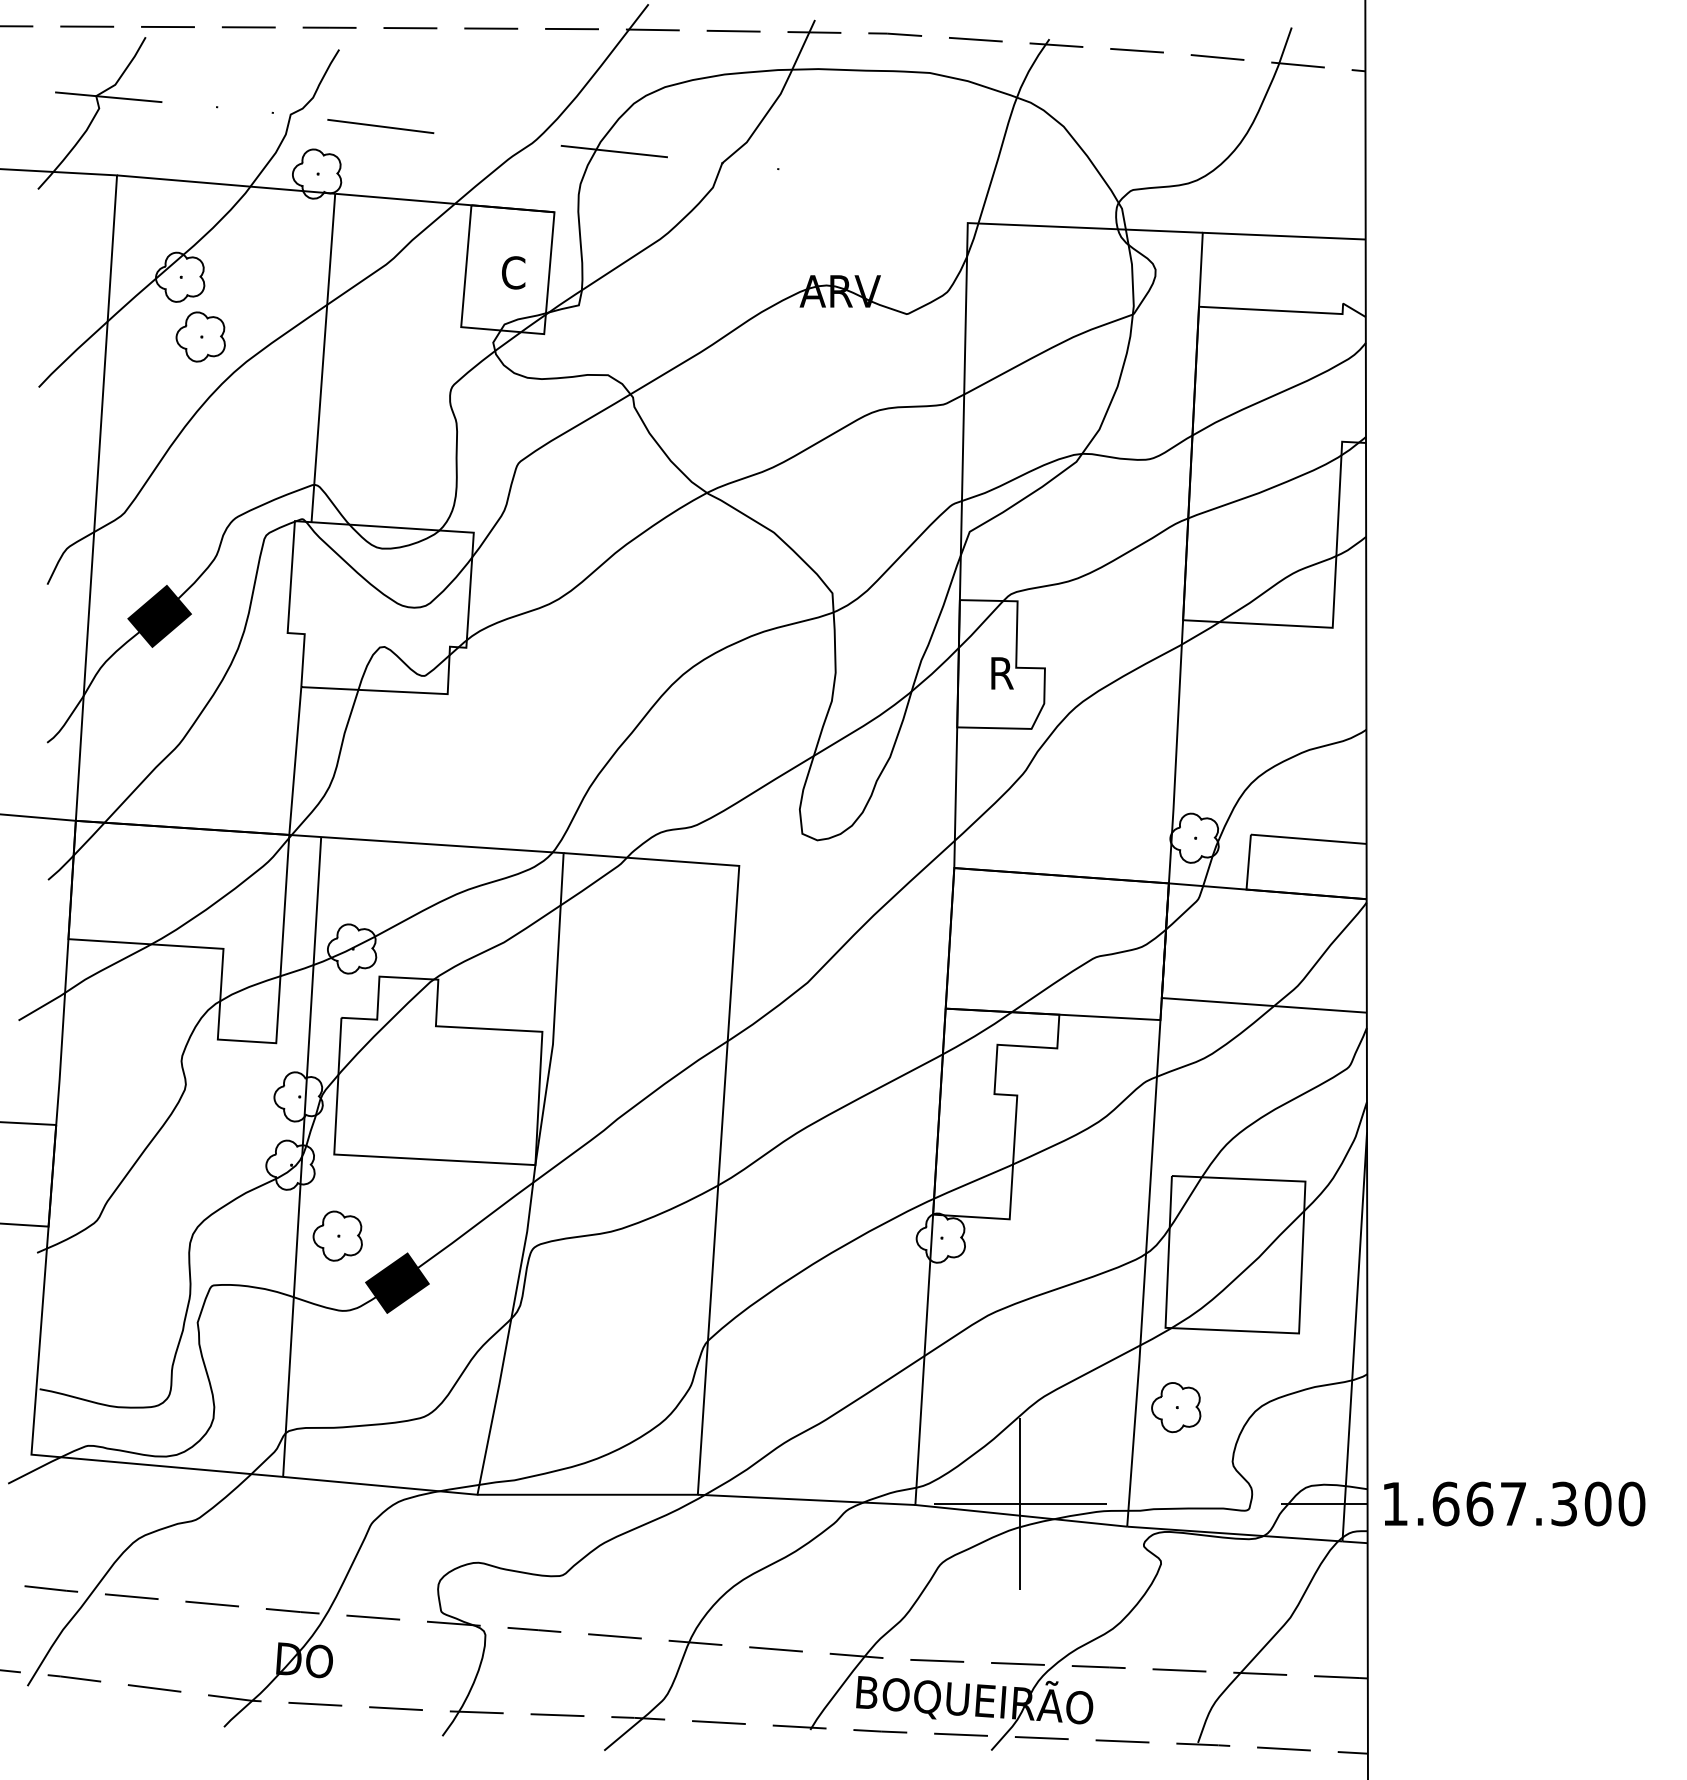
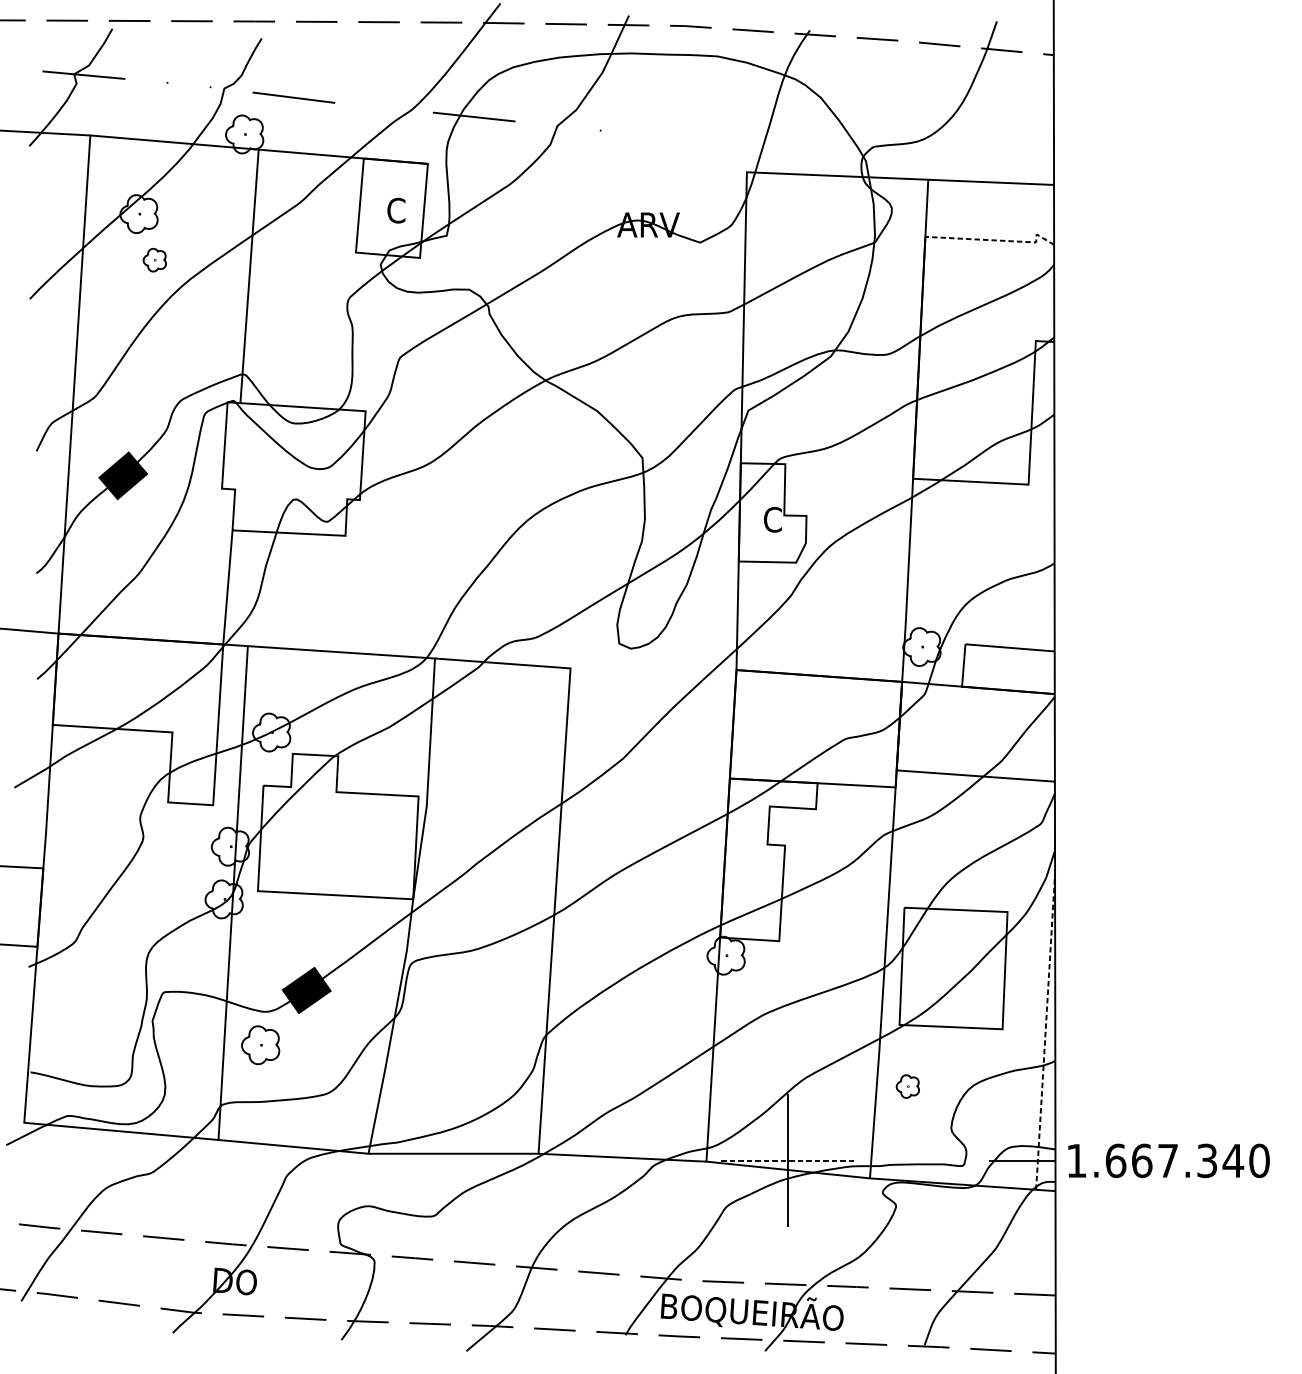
line: (1290, 311) -> (995, 240), solid -> dashed
part: (200, 336) -> (154, 259), size x0.6
text: (1001, 673) -> (772, 519), R -> C
part: (337, 1235) -> (260, 1044), moved
line: (1354, 1336) -> (1045, 1031), solid -> dashed
part: (1176, 1407) -> (908, 1086), size x0.6
text: (1598, 1503) -> (1233, 1160), 1.667.300 -> 1.667.340
line: (1019, 1504) -> (786, 1161), solid -> dashed

